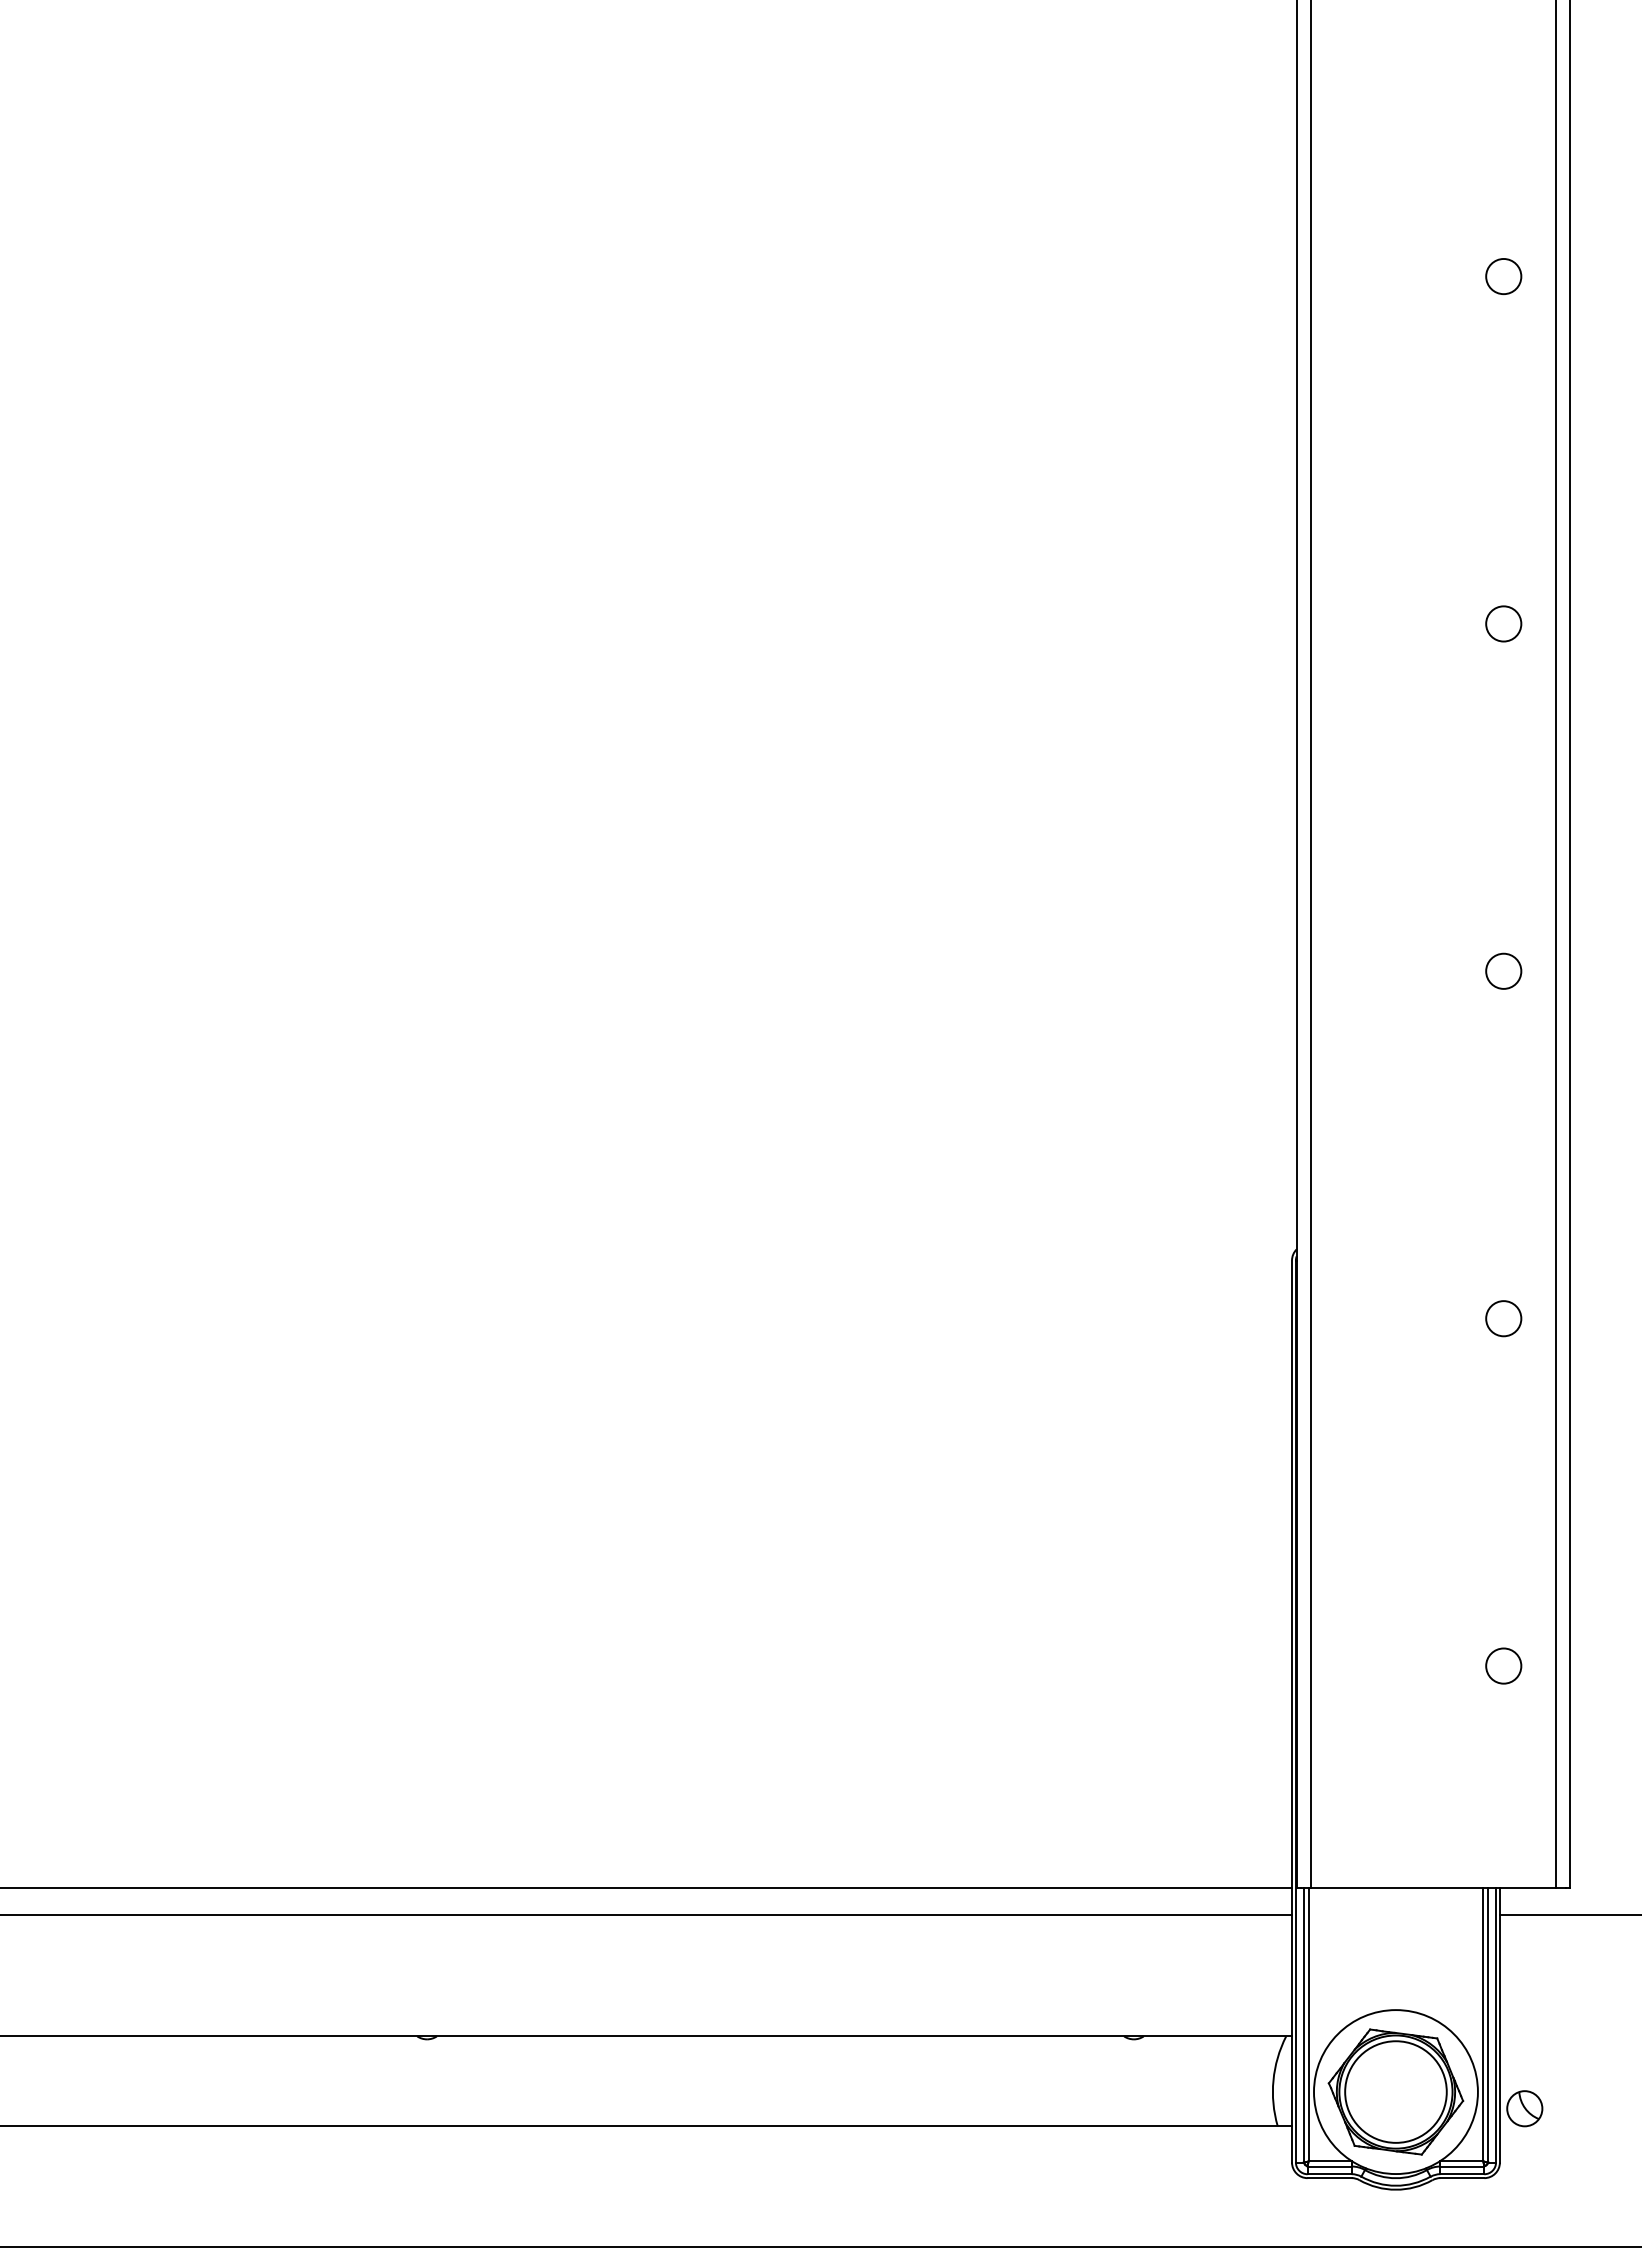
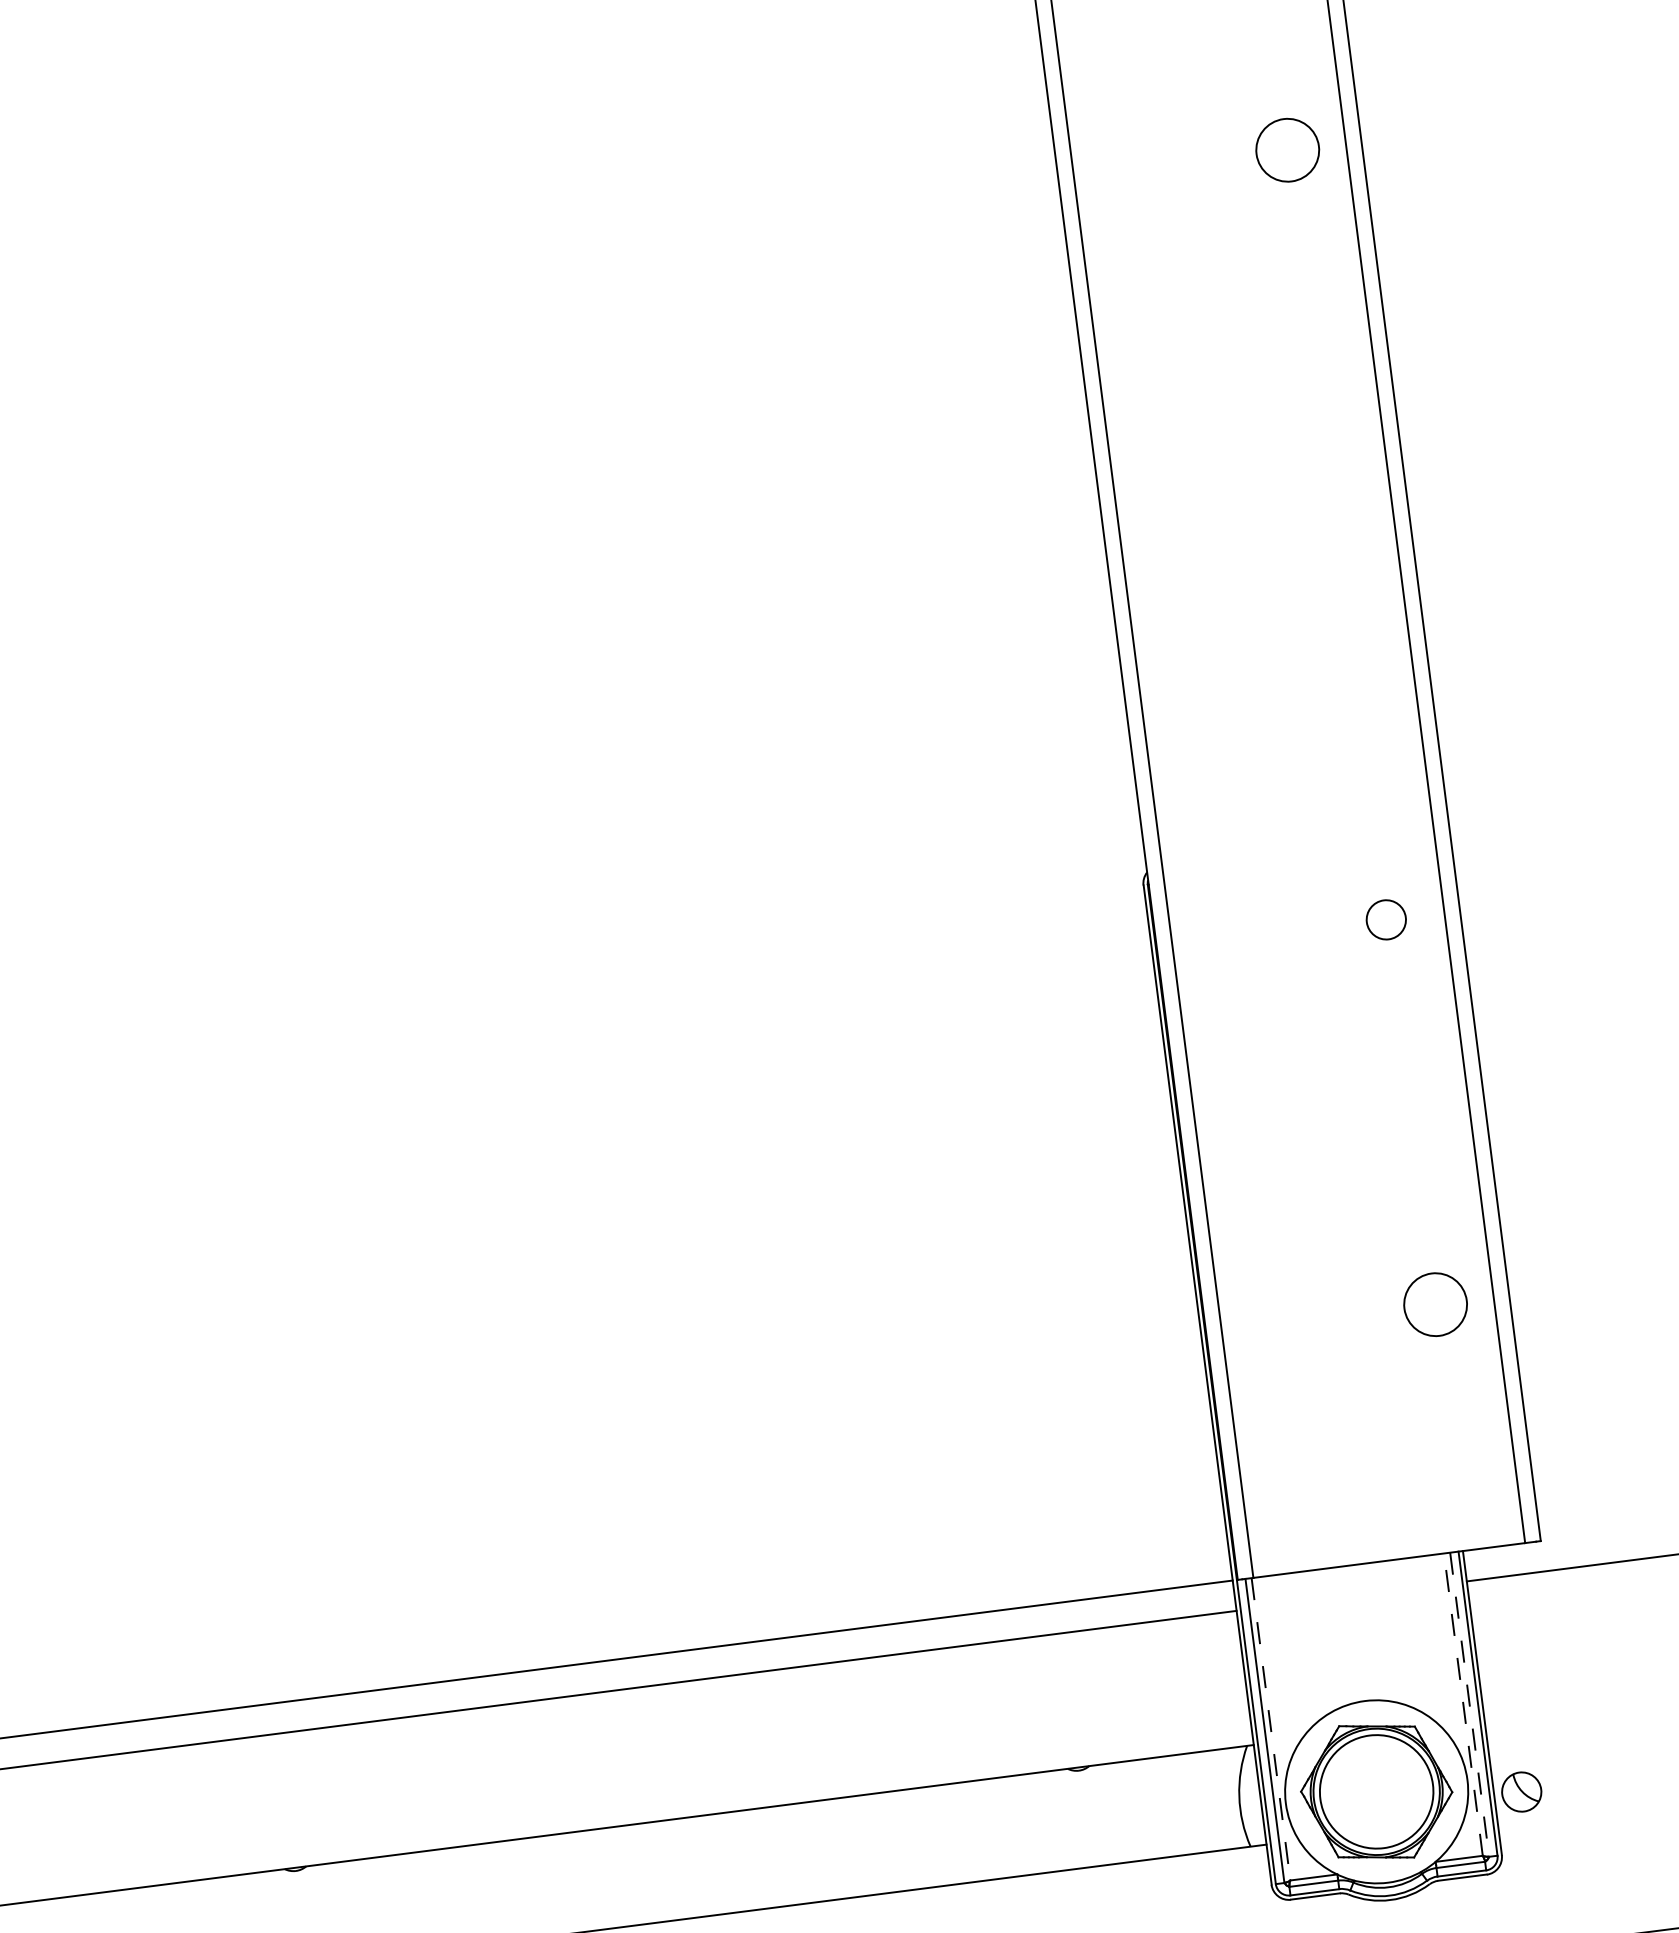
circle: (1503, 623) -> (1287, 149), size x1.6
circle: (1503, 970) -> (1336, 534), removed
circle: (1503, 1665) -> (1435, 1304), size x1.6
line: (1482, 2023) -> (1462, 1703), solid -> dashed
line: (1309, 2024) -> (1271, 1729), solid -> dashed
line: (1488, 2025) -> (1469, 1705), solid -> dashed

